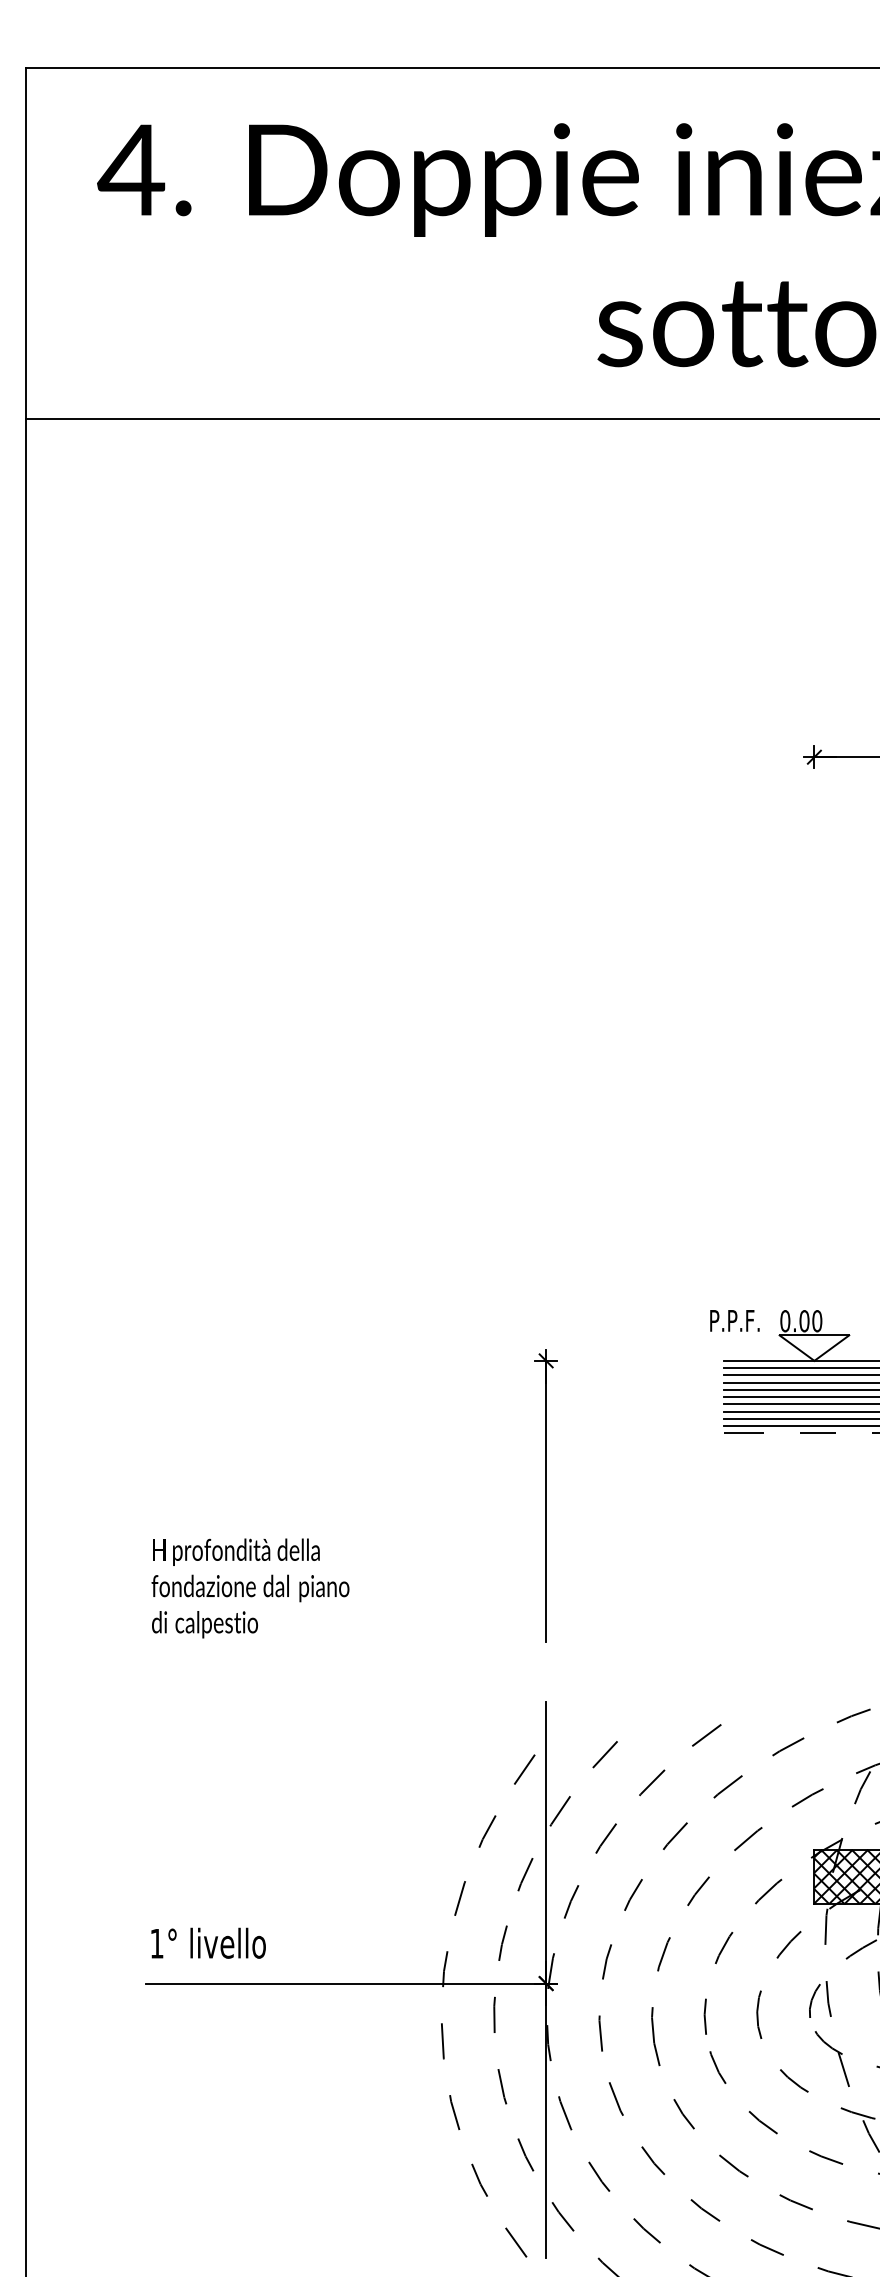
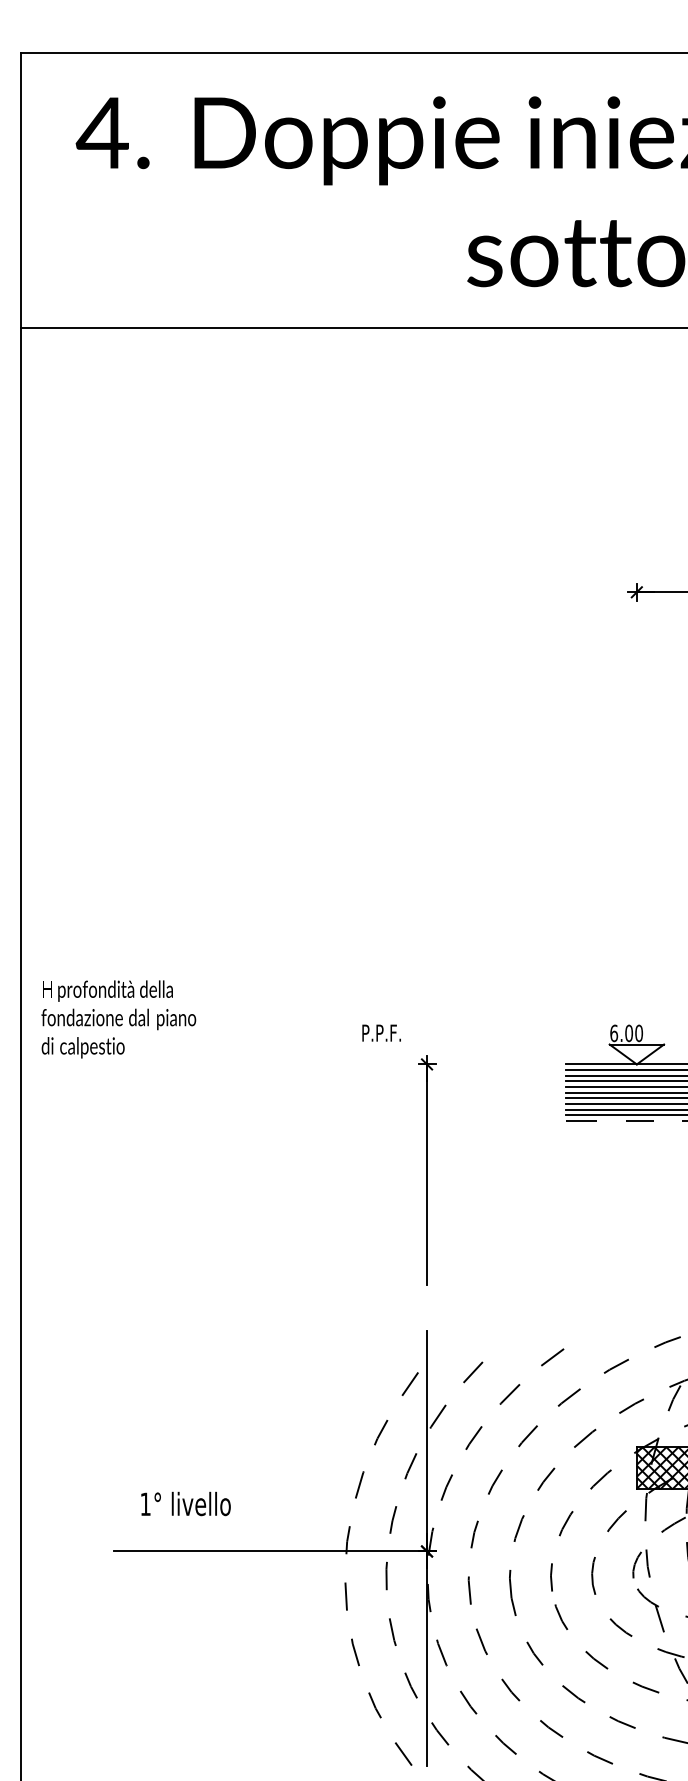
text: (734, 1320) -> (381, 1032), moved
text: (785, 1320) -> (614, 1032), 0.00 -> 6.00
text: (250, 1588) -> (118, 1019), moved
text: (207, 1942) -> (185, 1503), moved

